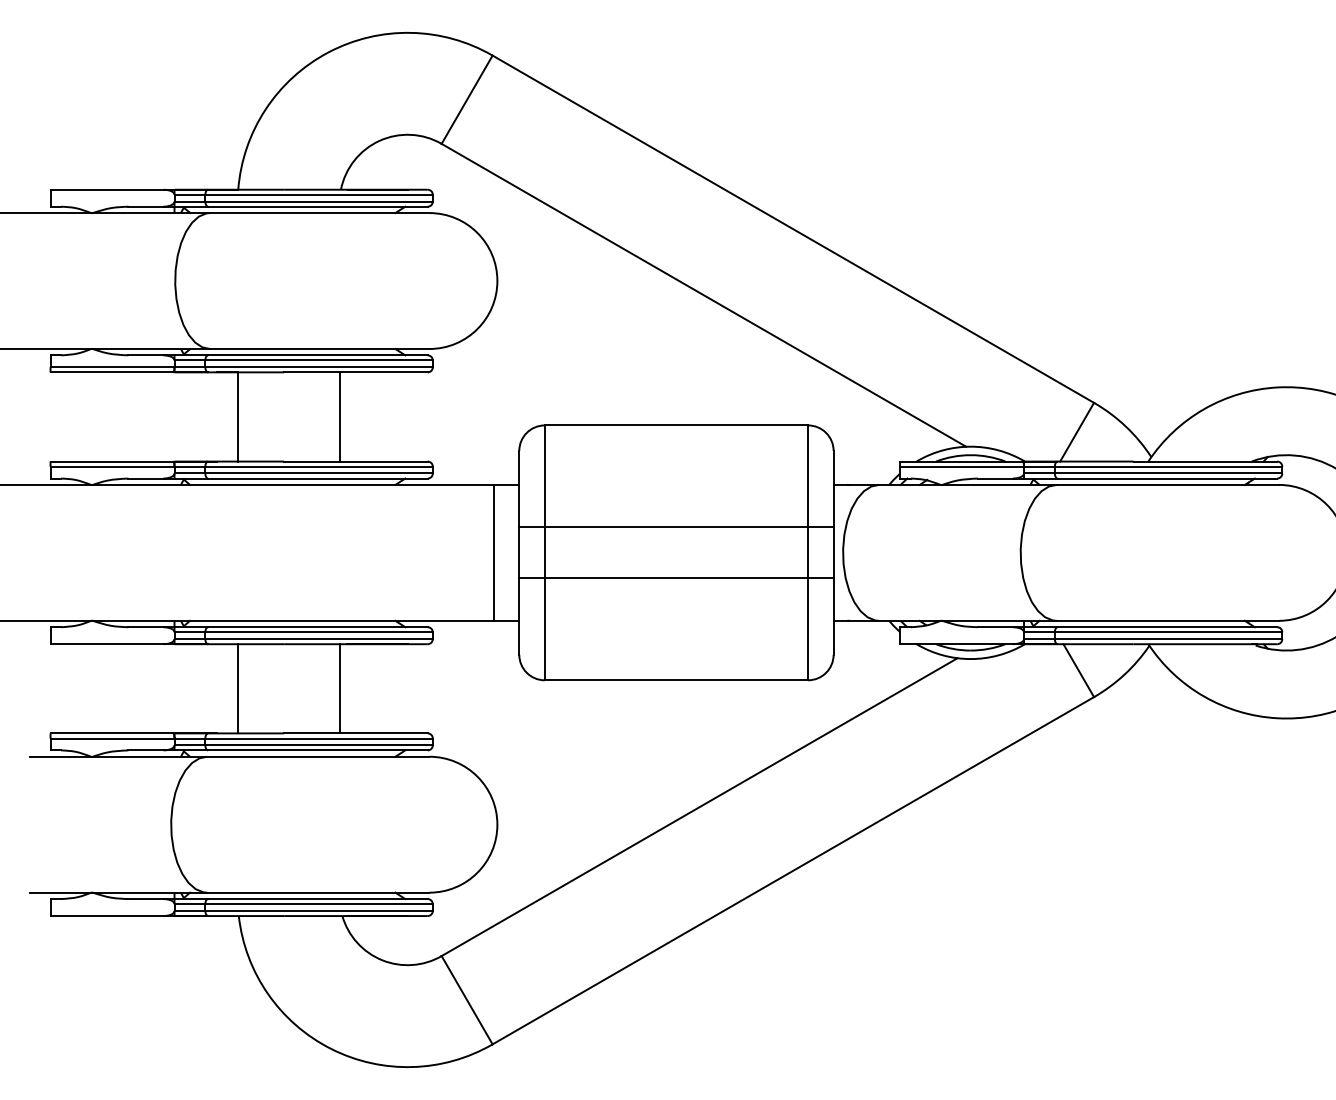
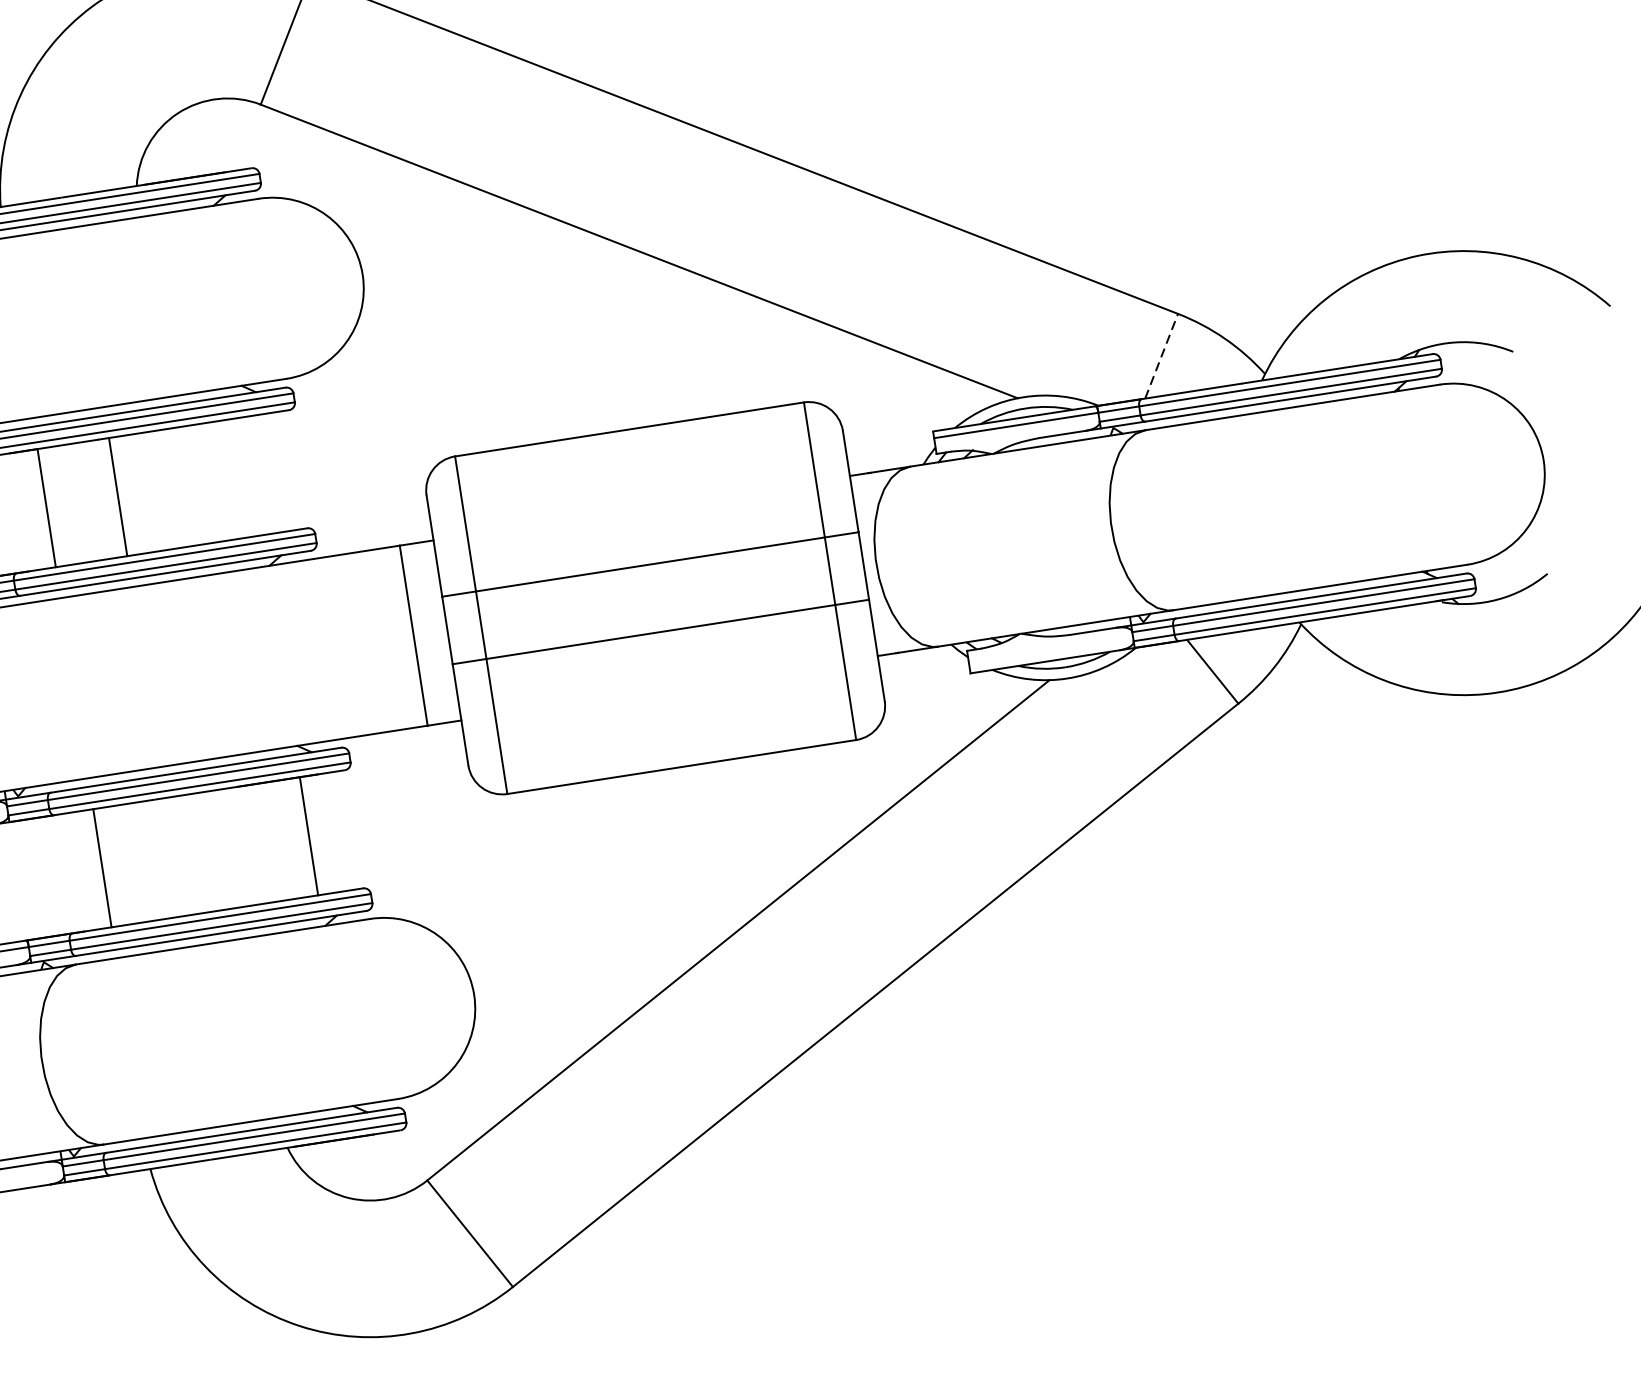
line: (339, 416) -> (117, 496), moved
line: (1077, 432) -> (1162, 356), solid -> dashed
line: (339, 688) -> (308, 835), moved

